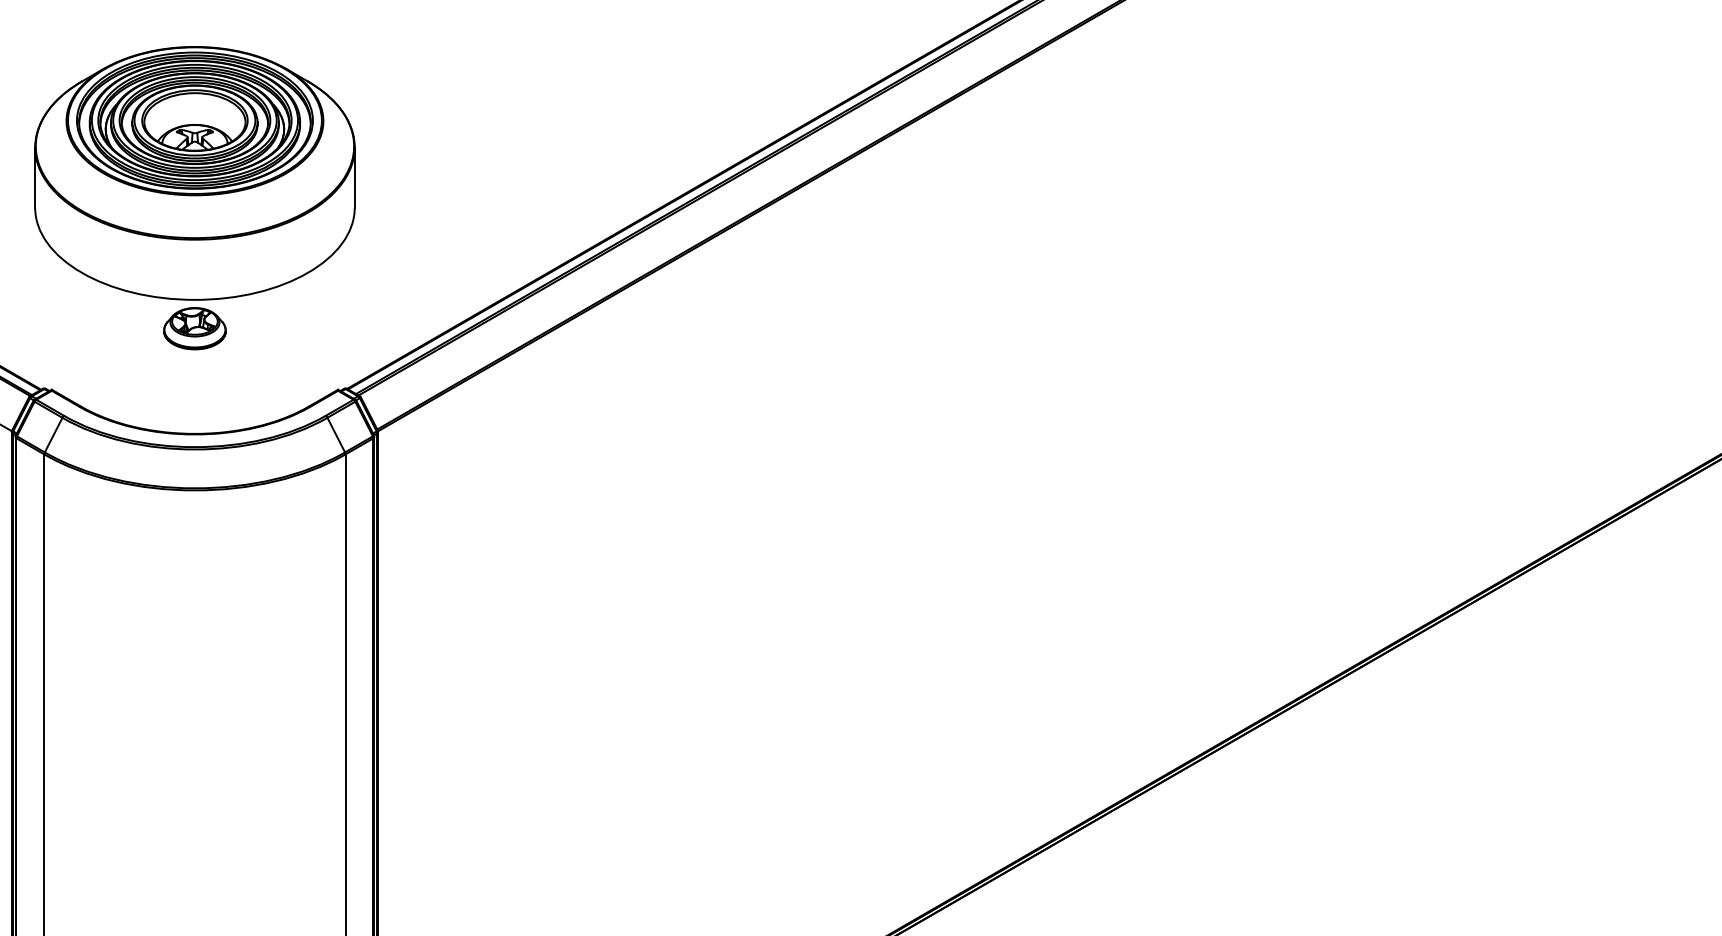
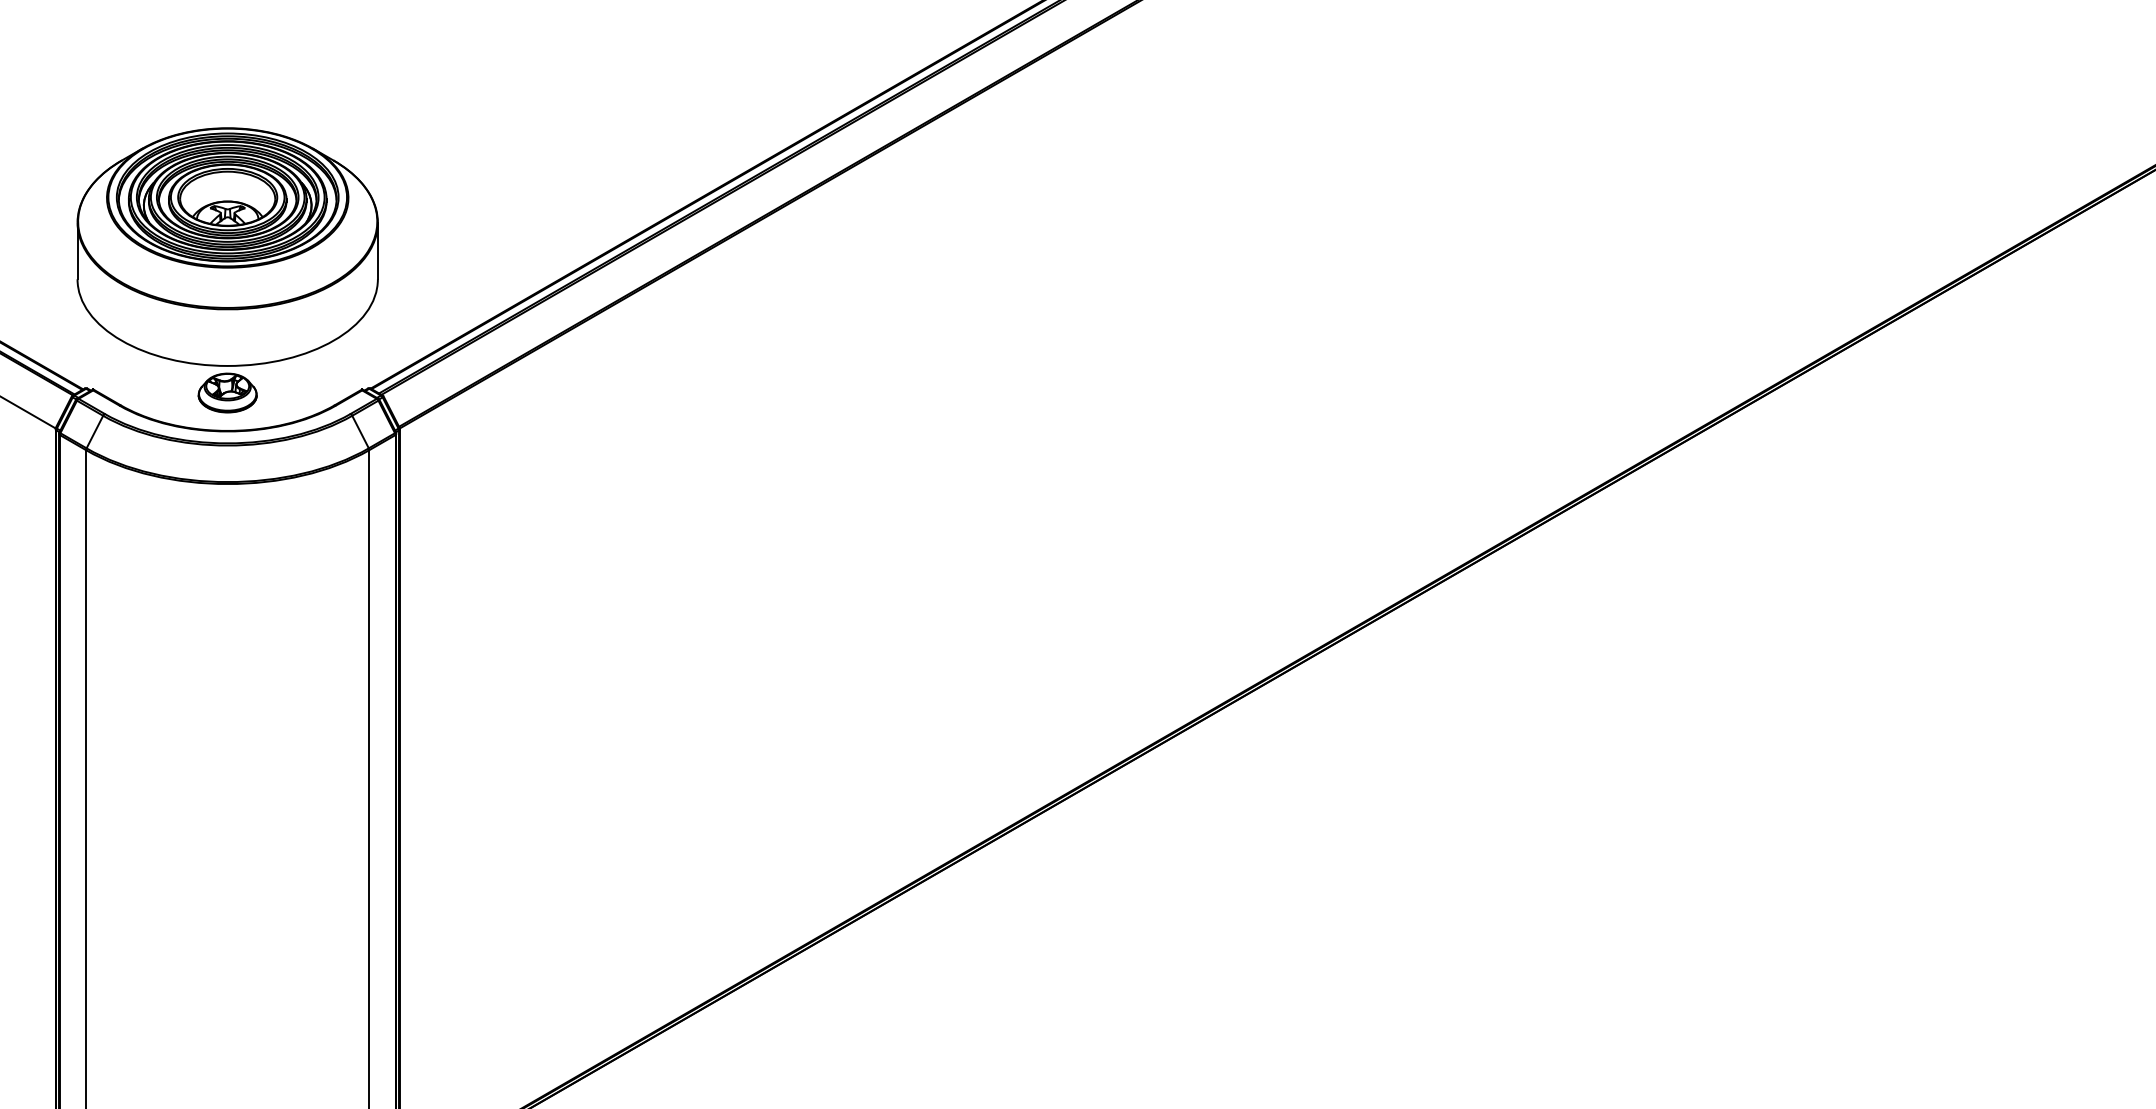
part: (194, 198) -> (227, 270), moved

